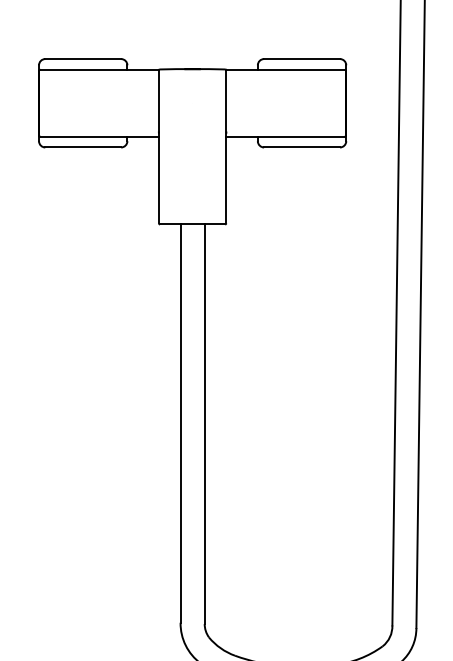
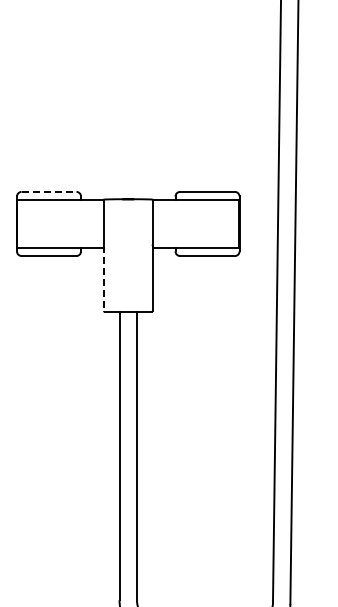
line: (83, 58) -> (49, 191), solid -> dashed
line: (158, 179) -> (103, 279), solid -> dashed

